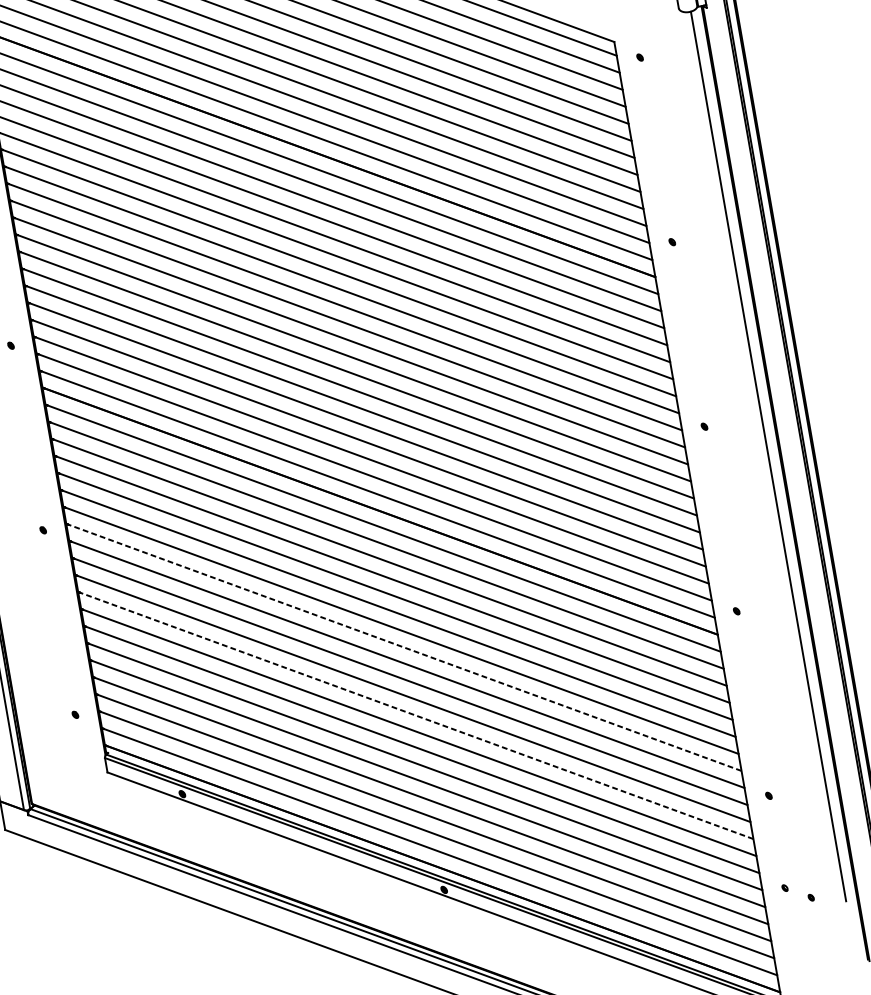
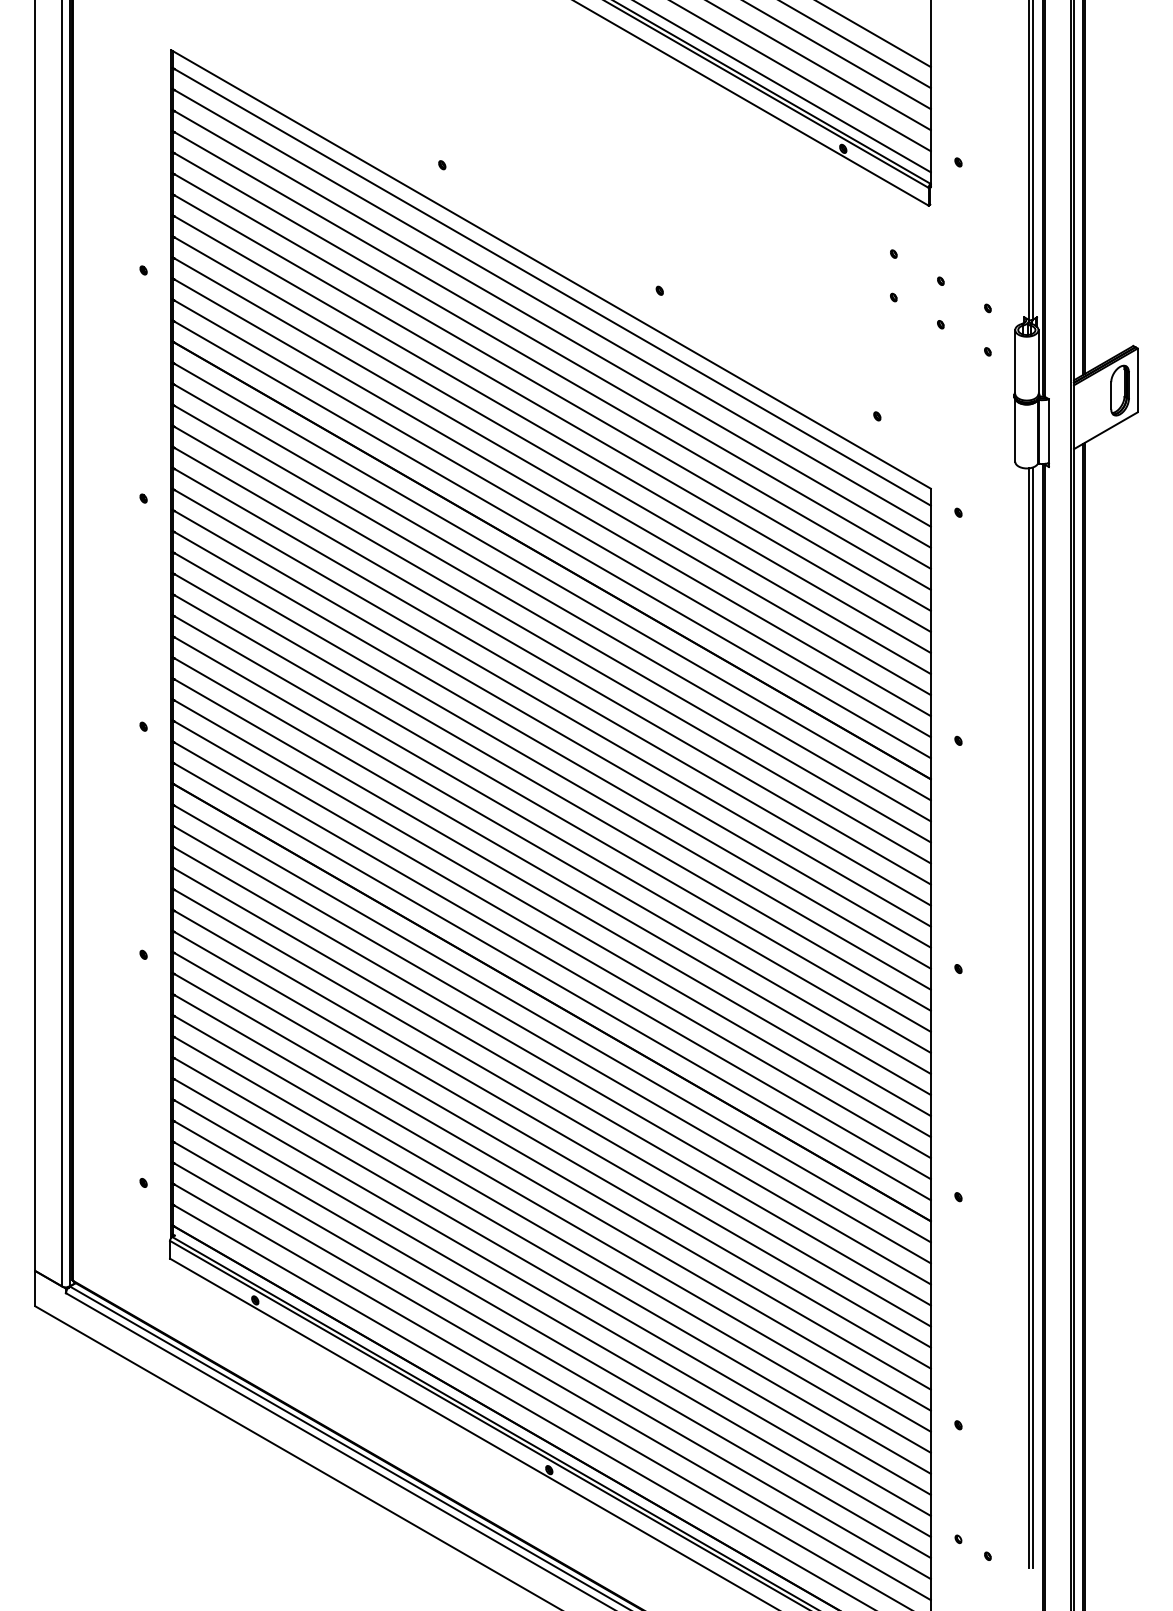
line: (771, 455) -> (1032, 1017), added
line: (403, 647) -> (551, 1170), dashed -> solid
line: (415, 715) -> (551, 1255), dashed -> solid

